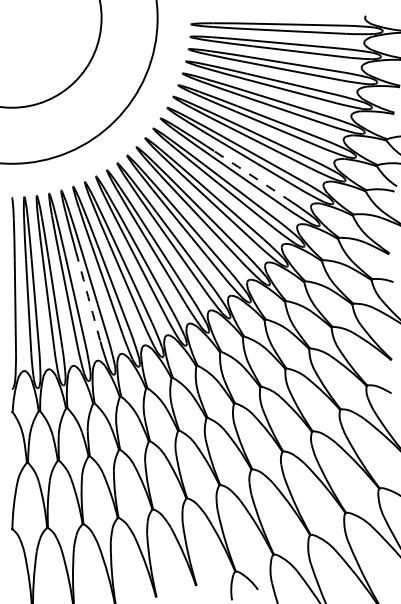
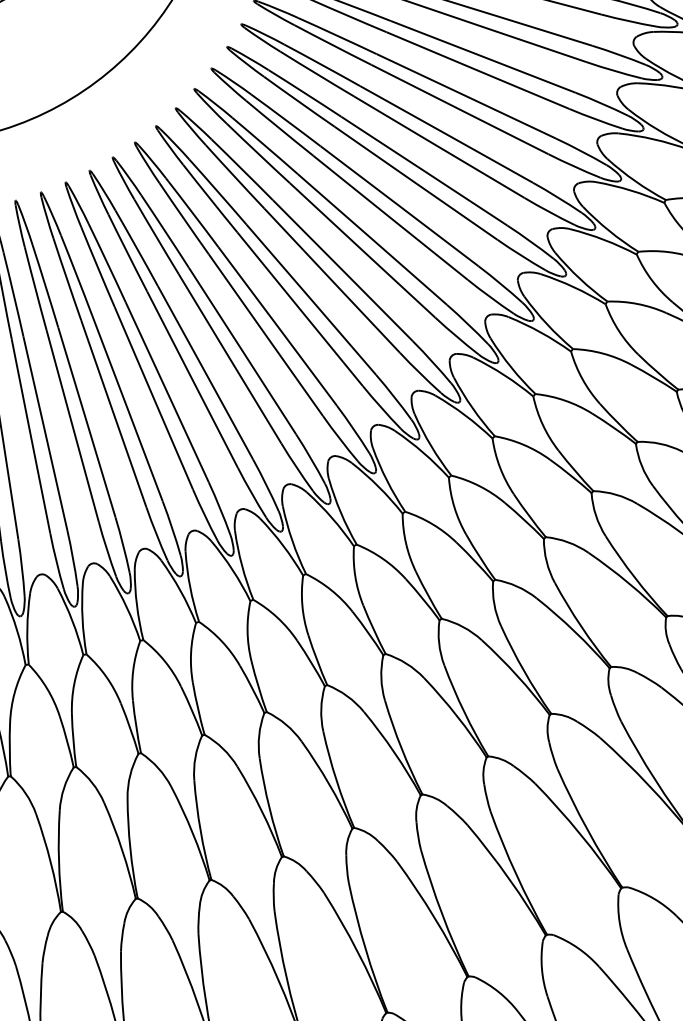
arc: (253, 176) -> (425, 170), dashed -> solid
arc: (88, 296) -> (73, 426), dashed -> solid

